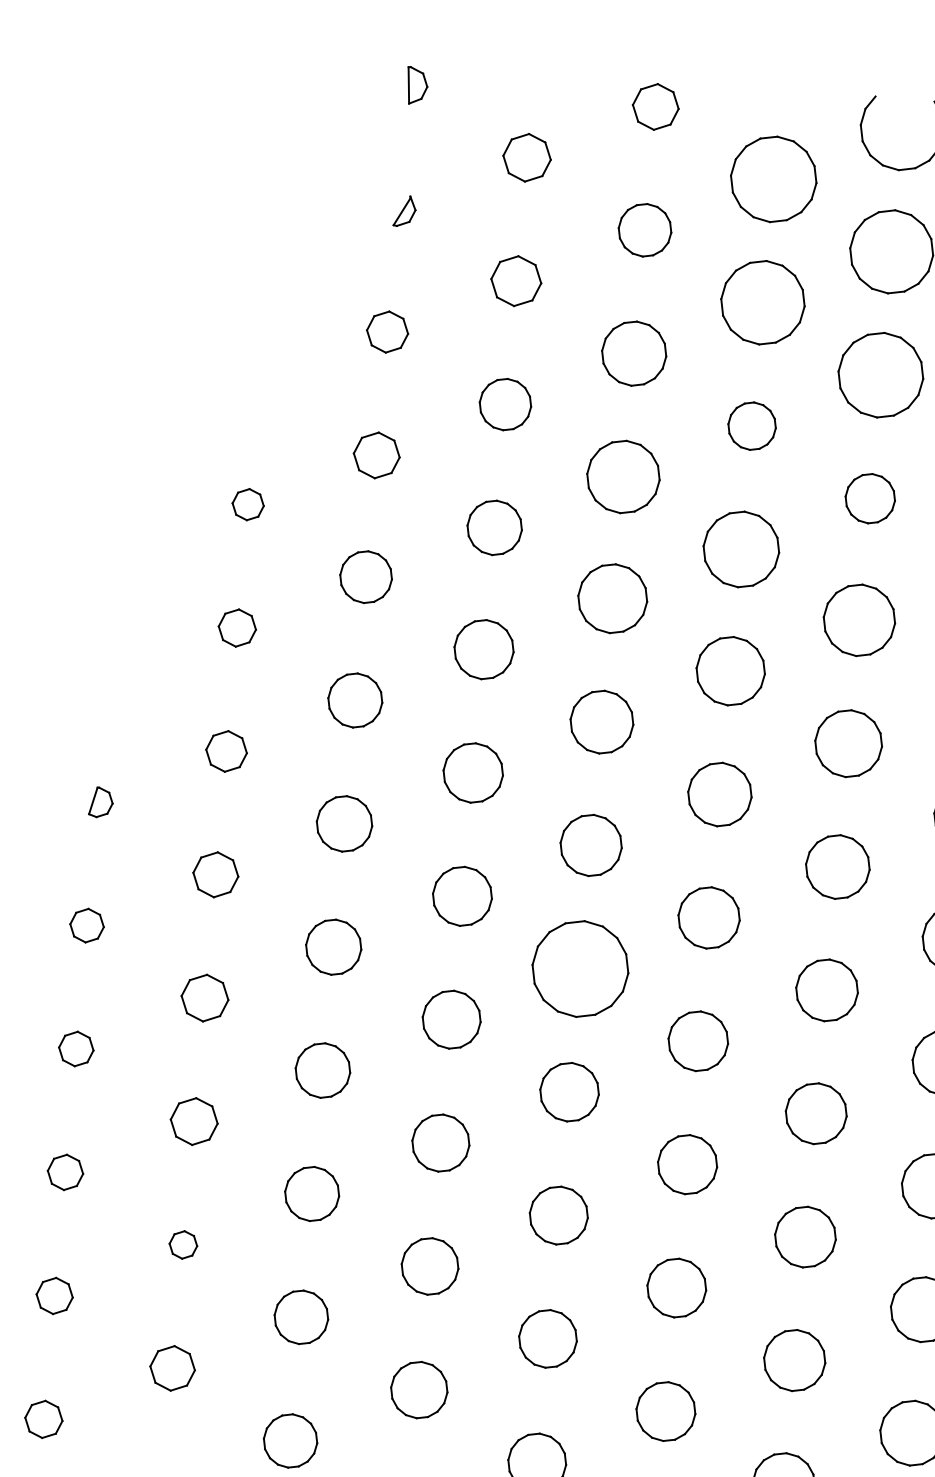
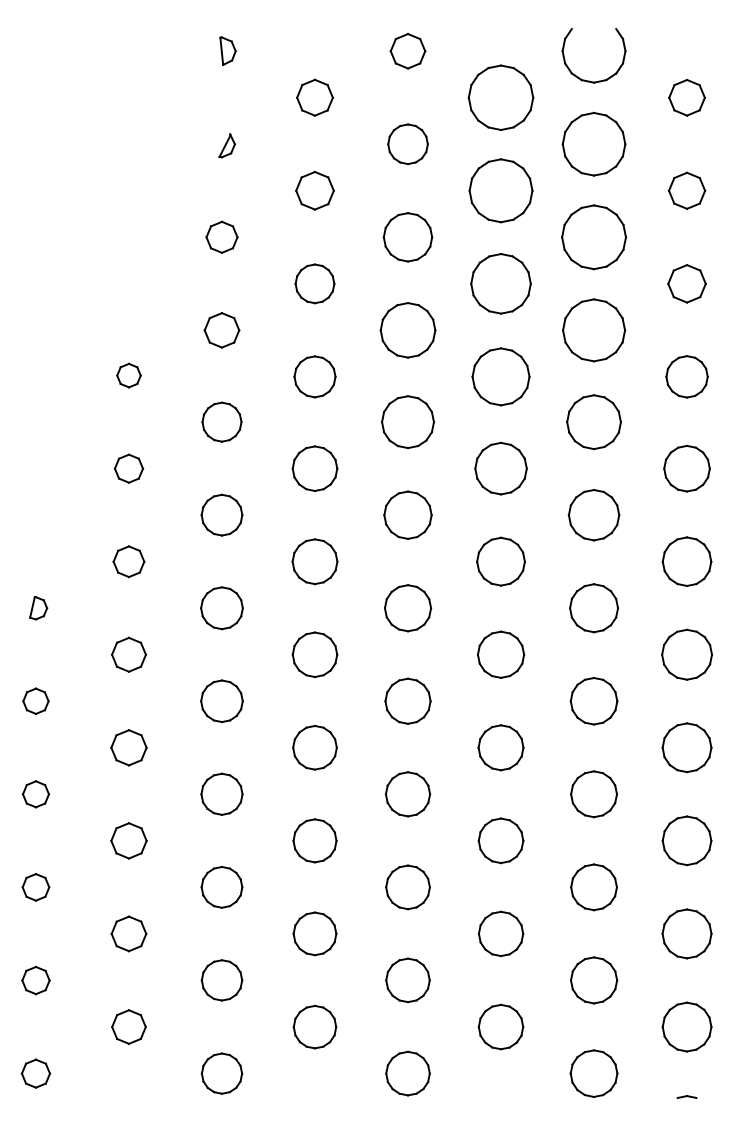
part: (751, 425) -> (500, 283), size x1.67
part: (870, 498) -> (594, 330), size x1.67
part: (579, 967) -> (407, 700), size x0.62
part: (182, 1244) -> (128, 933), size x1.67

